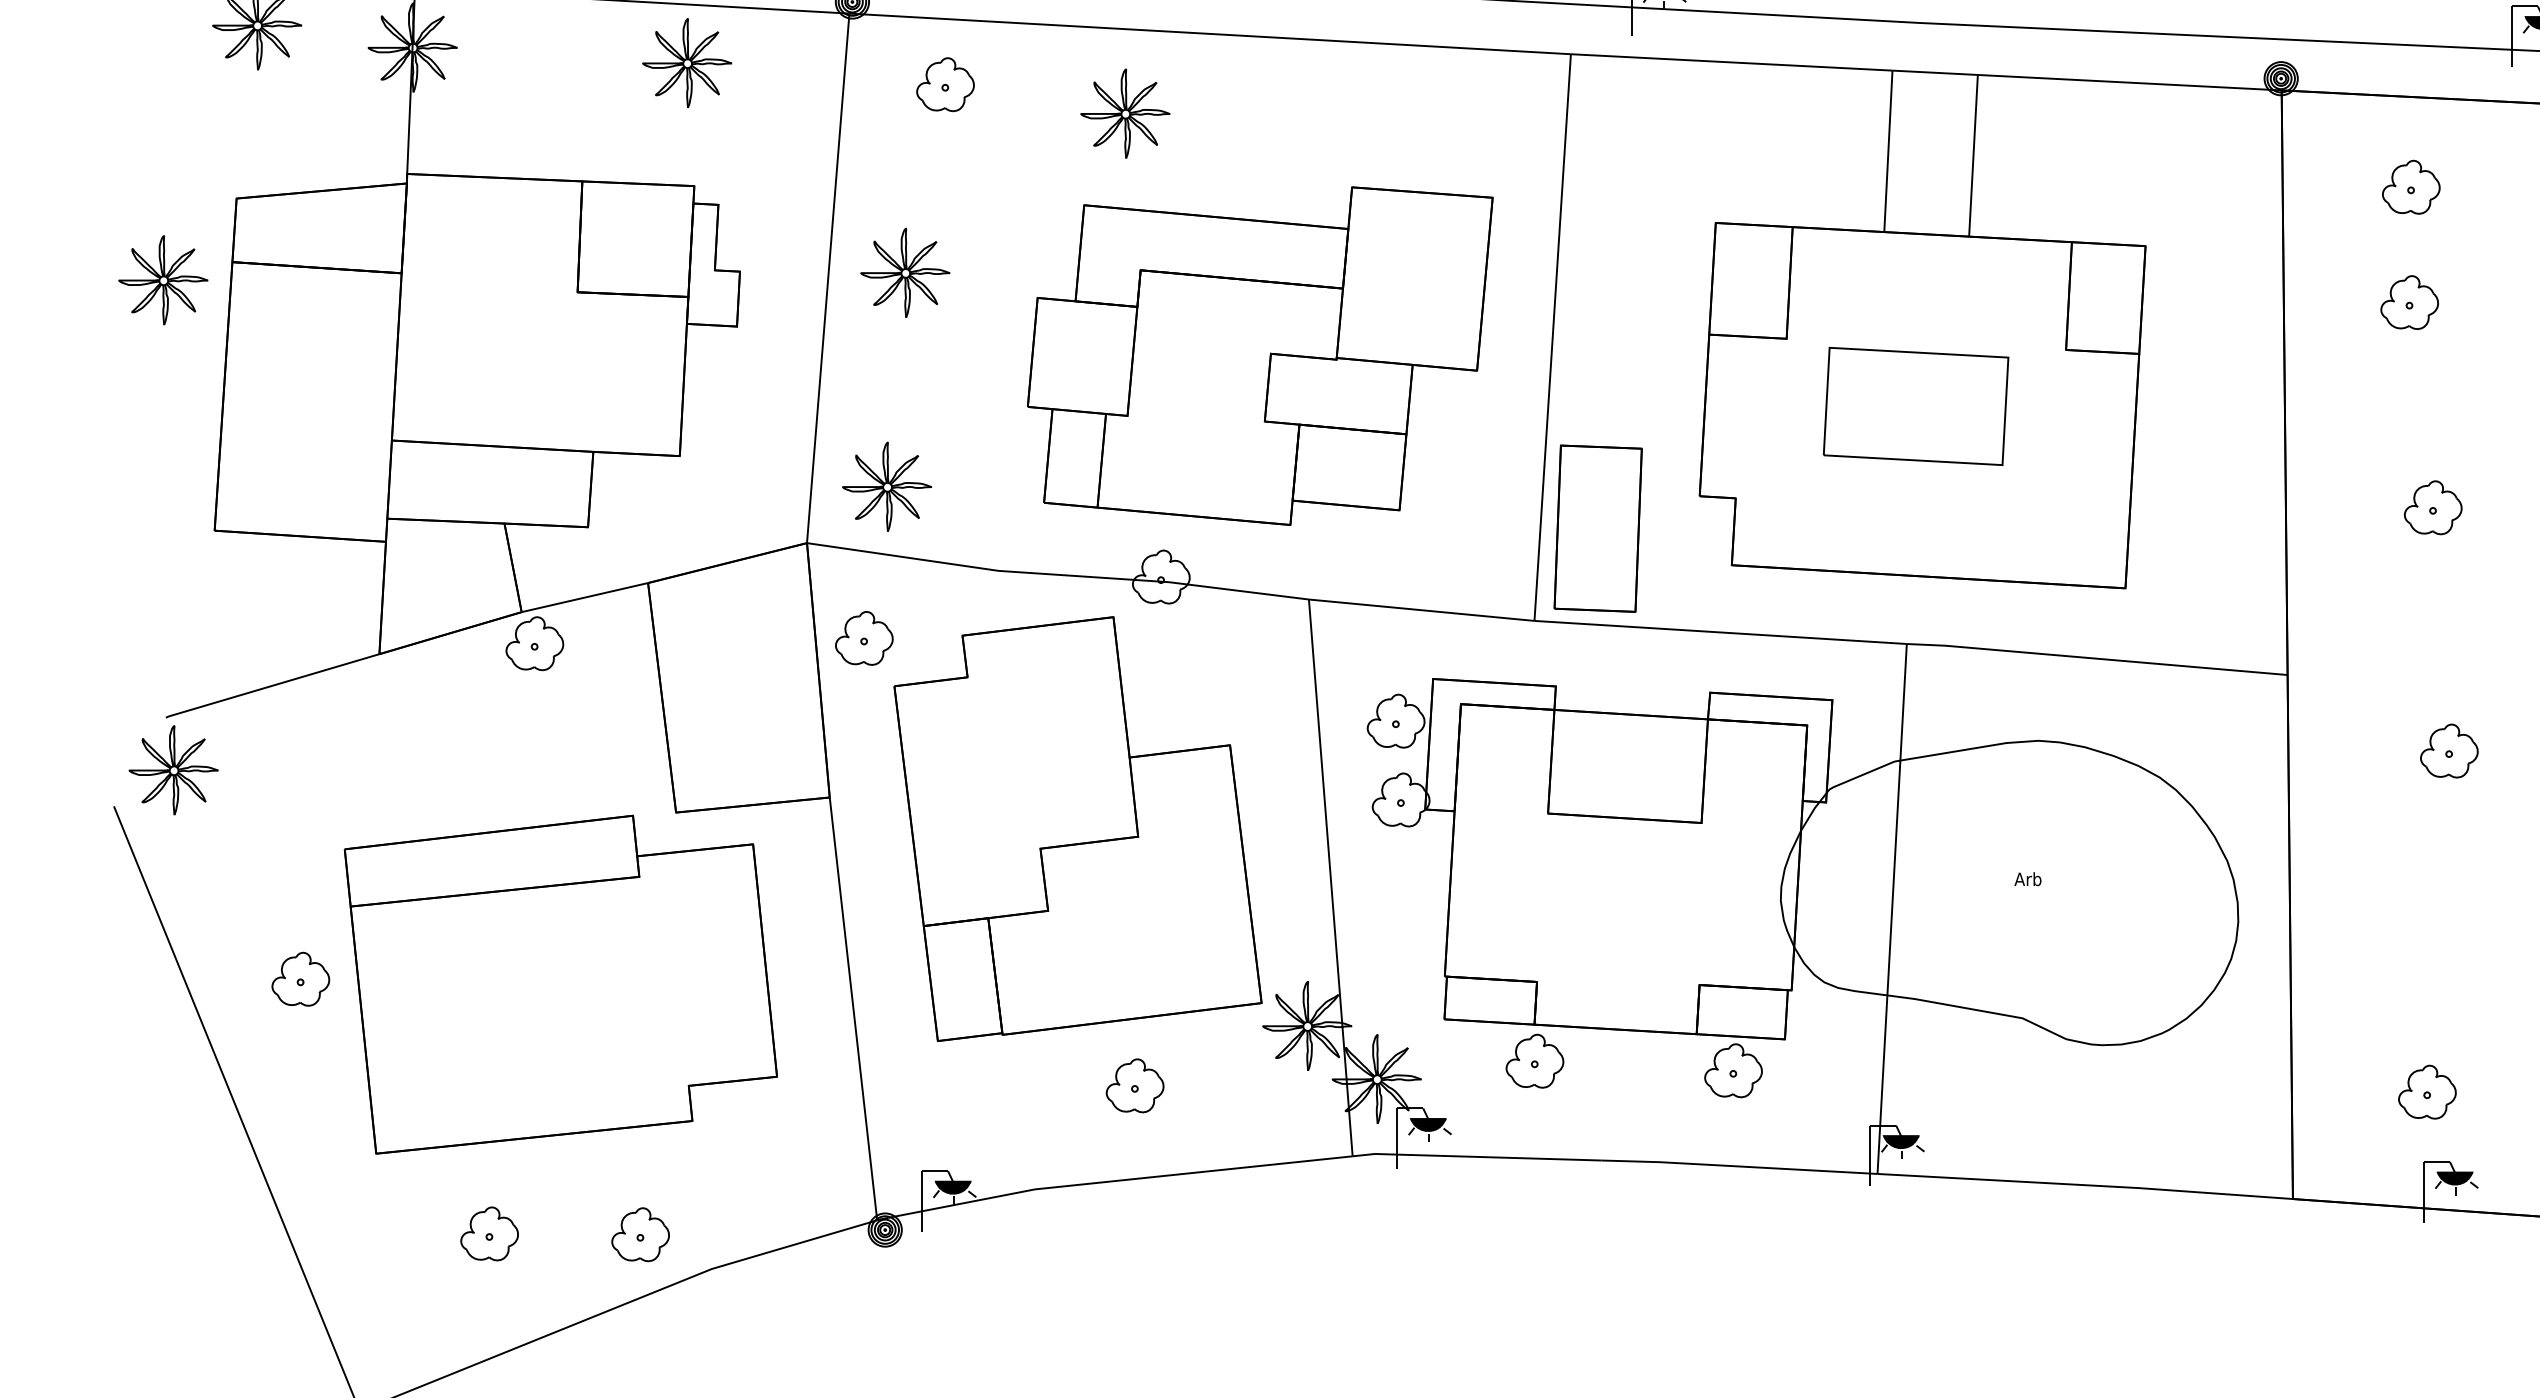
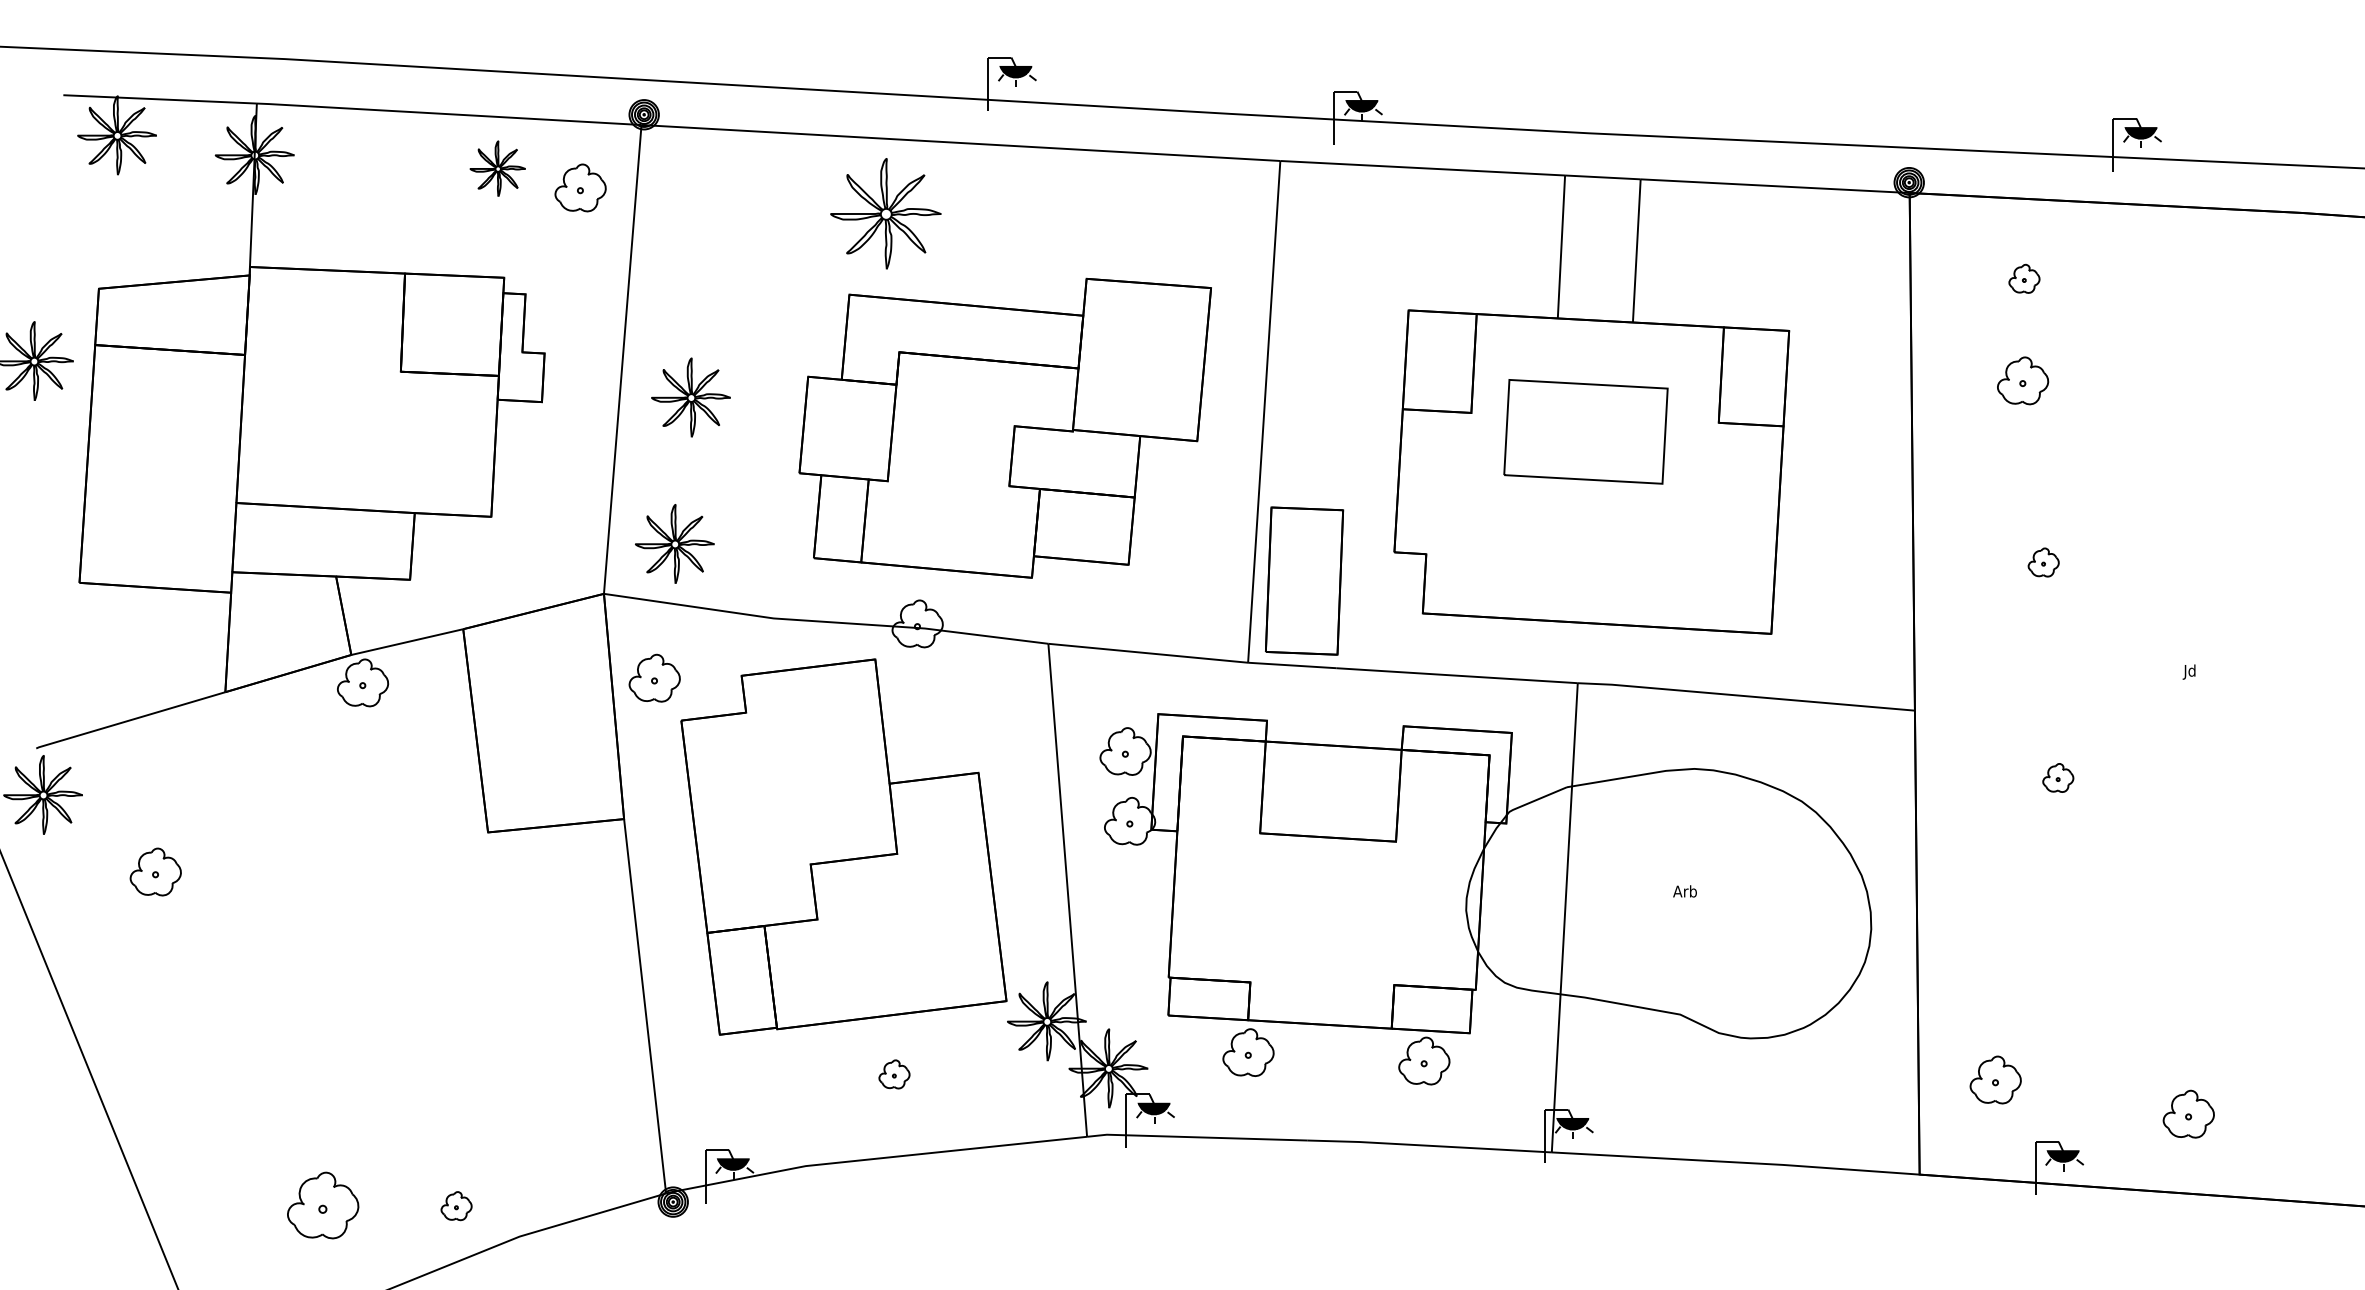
part: (686, 62) -> (497, 168), size x0.7
part: (945, 84) -> (580, 187), moved
part: (1124, 113) -> (885, 213), size x1.4
part: (2411, 186) -> (2024, 278), size x0.6
part: (904, 272) -> (690, 397), moved
part: (1915, 406) -> (1585, 431), moved
part: (2432, 507) -> (2043, 562), size x0.6
part: (2449, 750) -> (2058, 777), size x0.6
part: (300, 978) -> (155, 871), moved
part: (560, 984) -> (385, 984), removed
part: (1135, 1085) -> (894, 1074), size x0.6
part: (2427, 1091) -> (1995, 1079), moved
part: (489, 1233) -> (322, 1205), size x1.4
part: (640, 1233) -> (456, 1205), size x0.6

